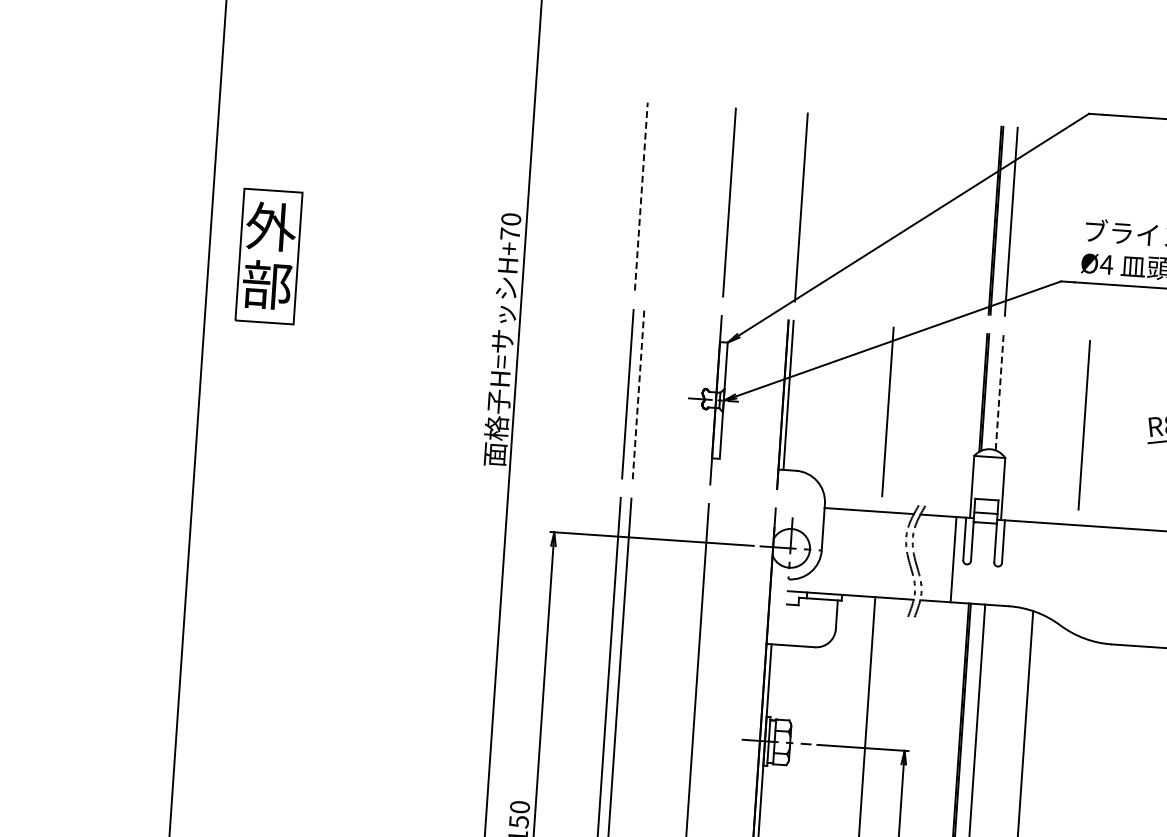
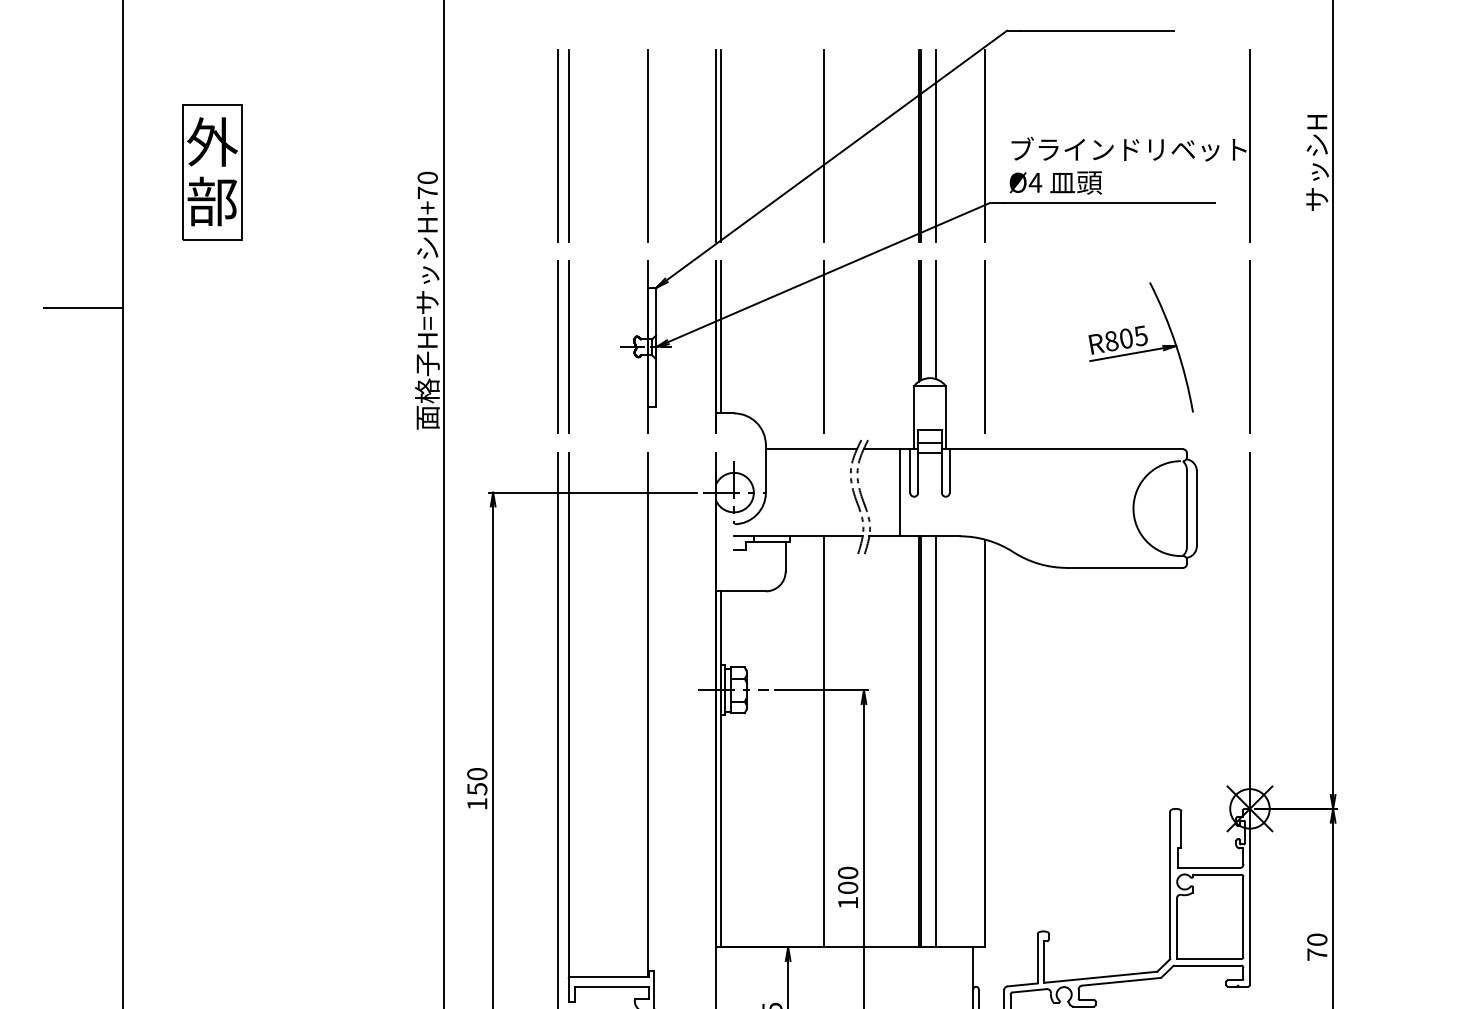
line: (641, 196) -> (558, 145), dashed -> solid
line: (652, 197) -> (569, 145), added
line: (796, 206) -> (716, 145), added
line: (901, 214) -> (823, 145), added
line: (1059, 224) -> (984, 145), added
part: (269, 256) -> (212, 172), moved
line: (165, 324) -> (83, 308), added
line: (999, 393) -> (935, 320), dashed -> solid
line: (638, 395) -> (569, 347), dashed -> solid
line: (1084, 424) -> (984, 346), moved

